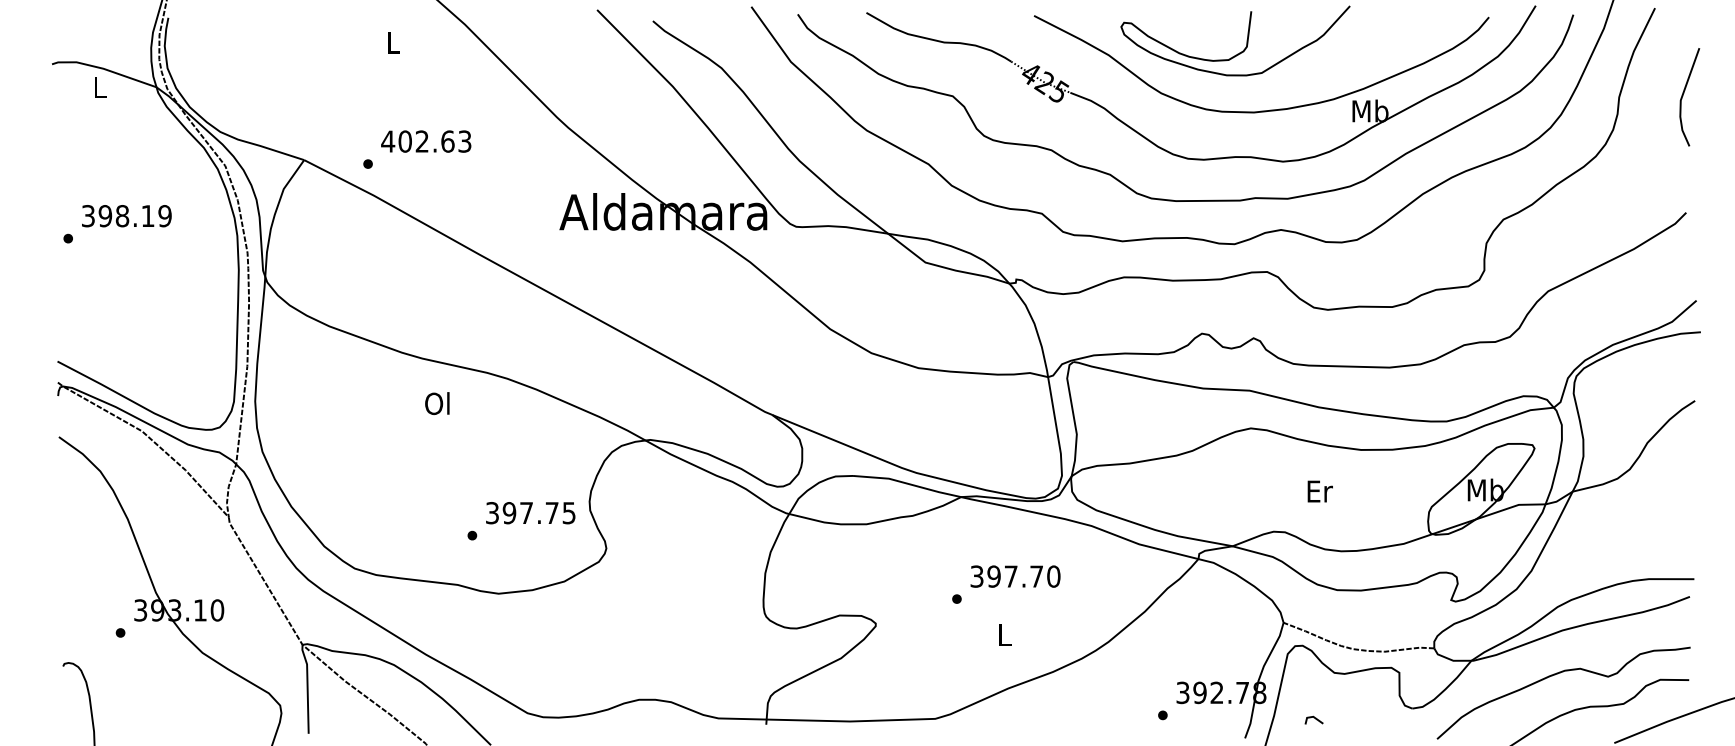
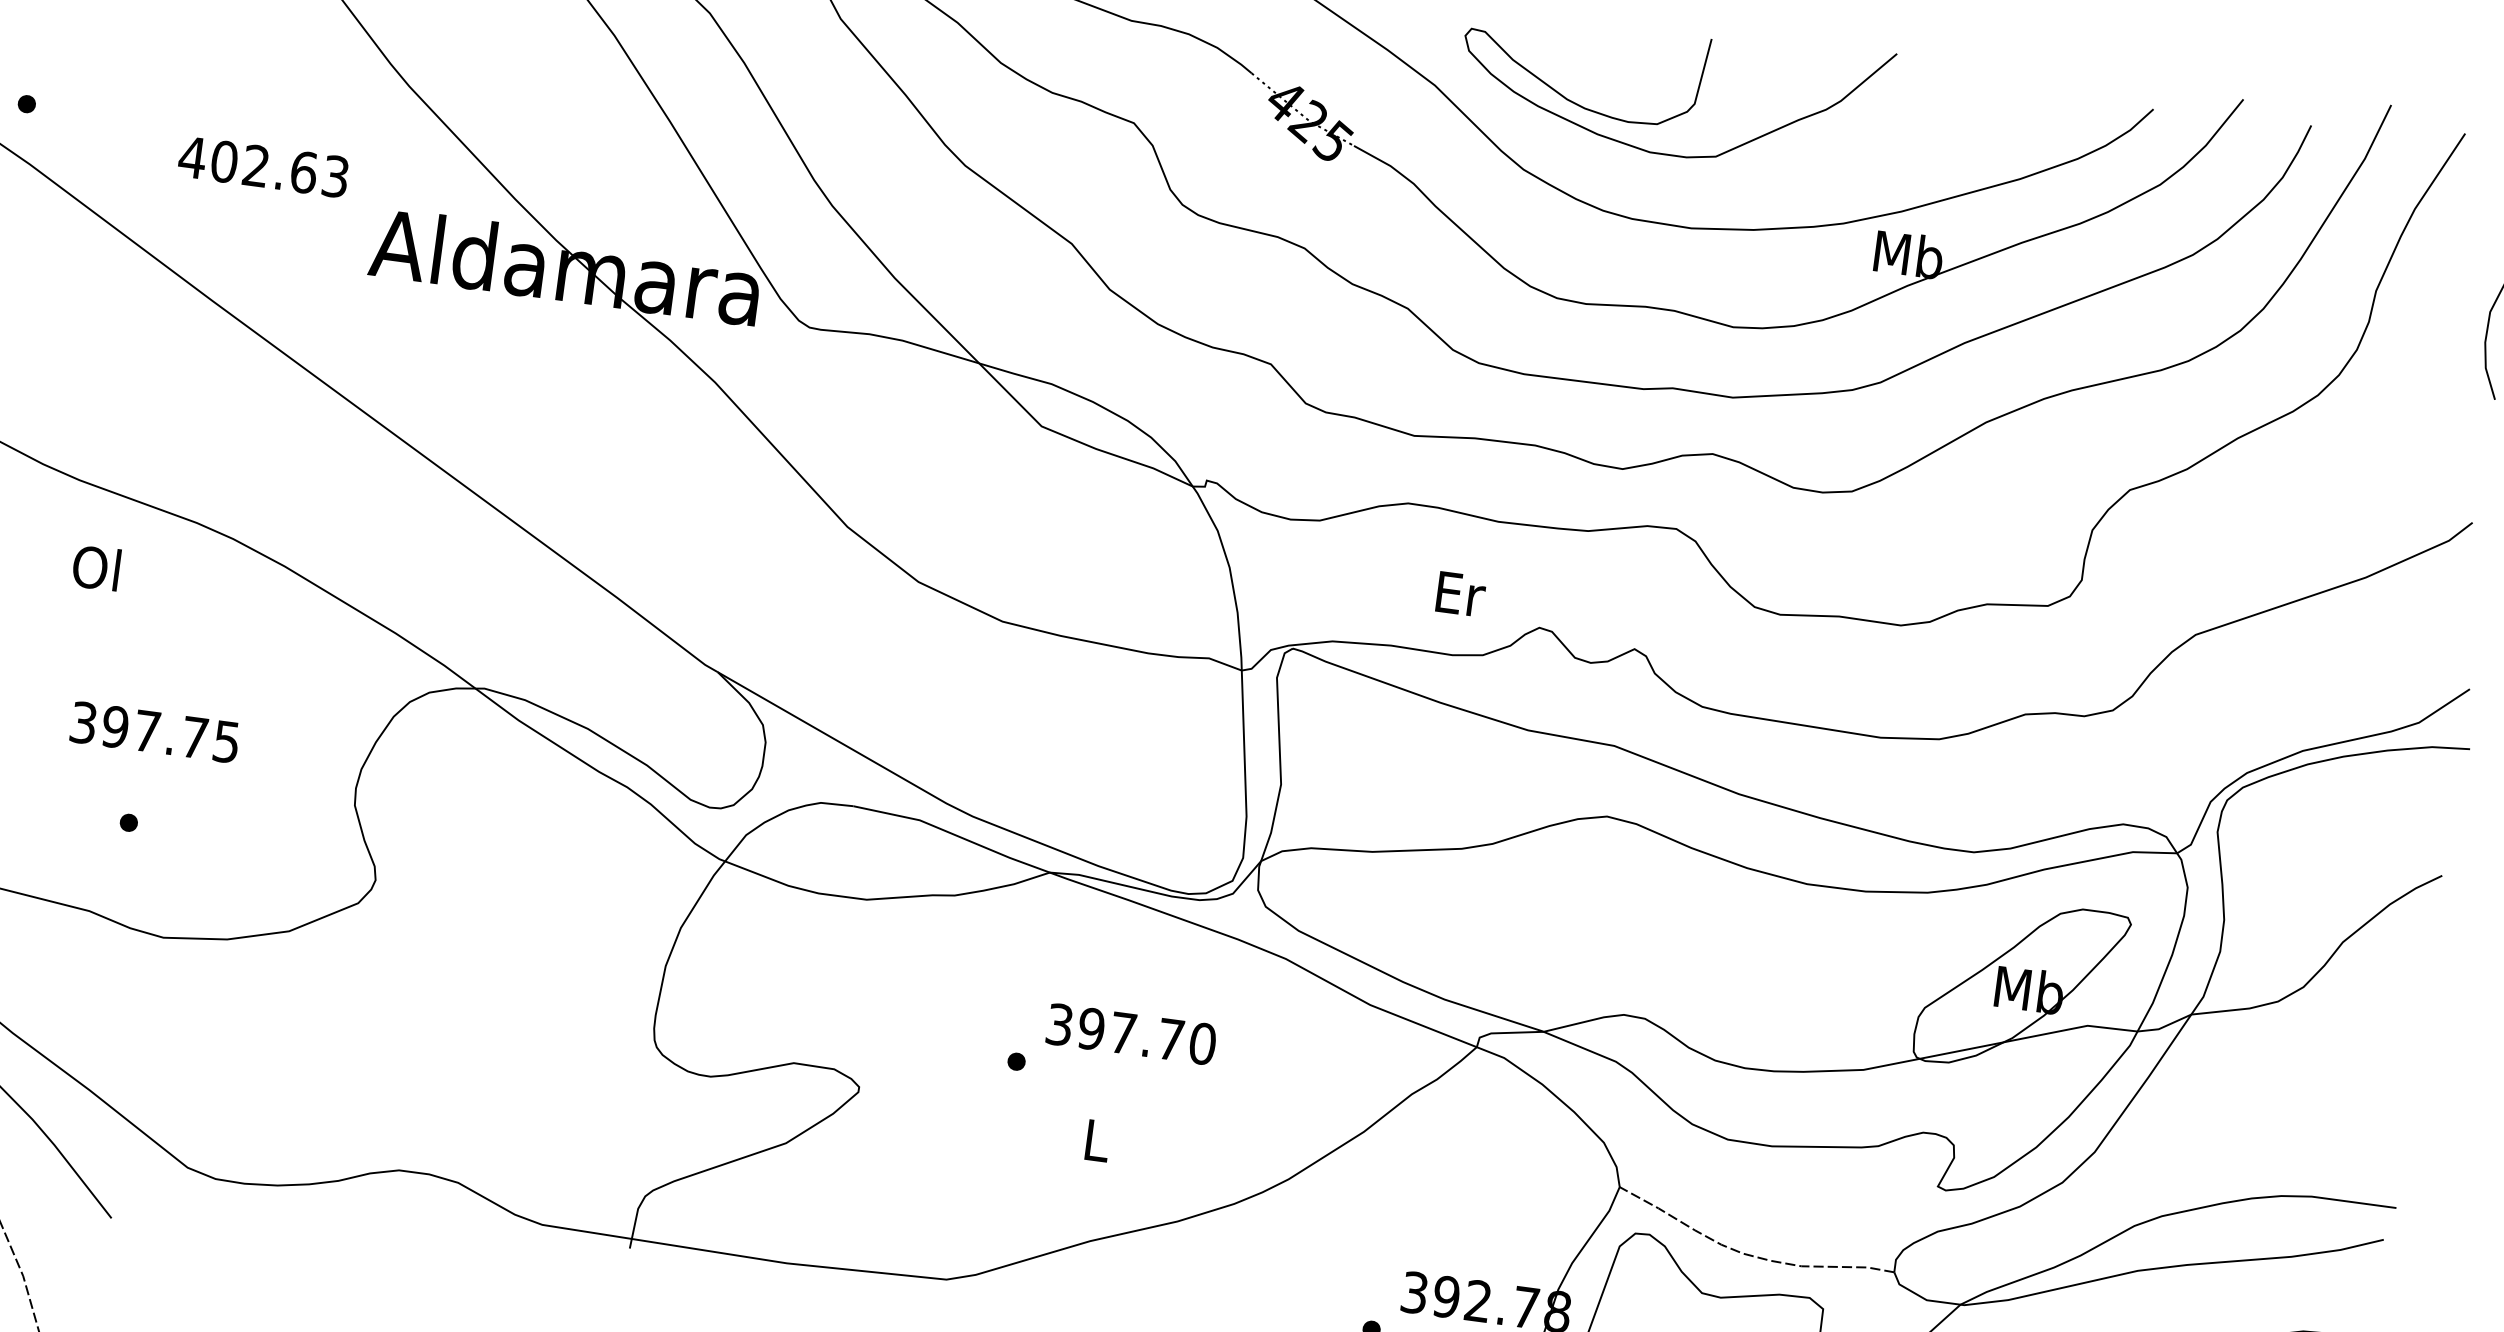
text: (426, 141) -> (264, 166), moved
text: (1319, 491) -> (1459, 594), moved
text: (530, 513) -> (154, 732), moved

